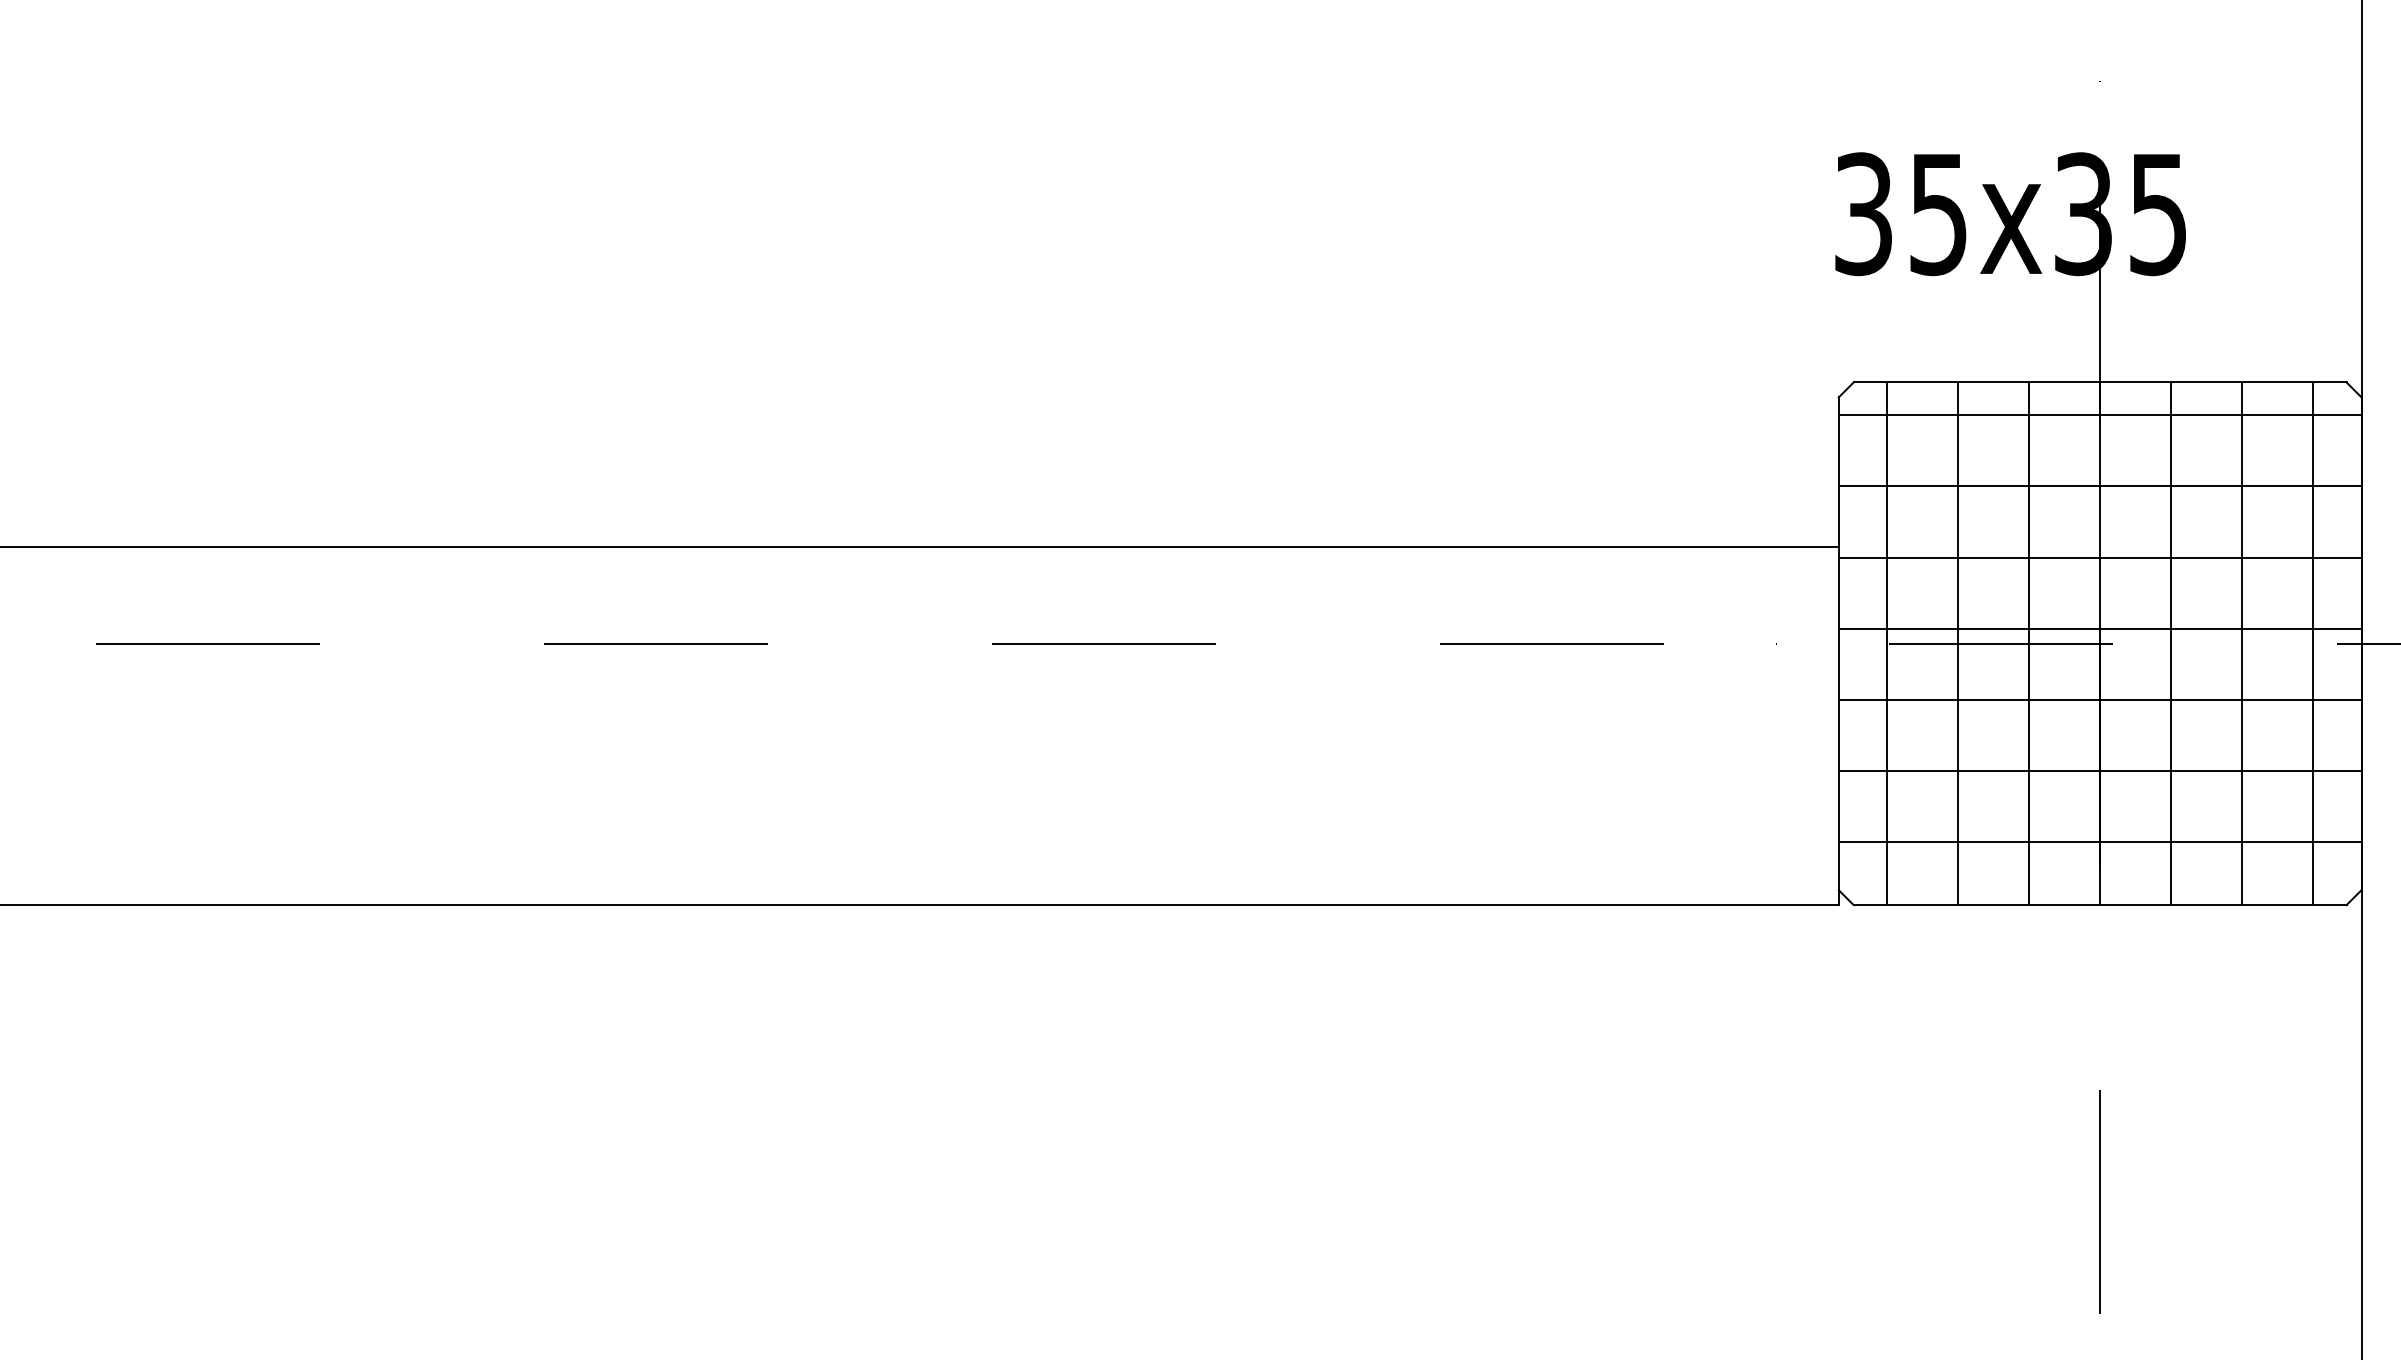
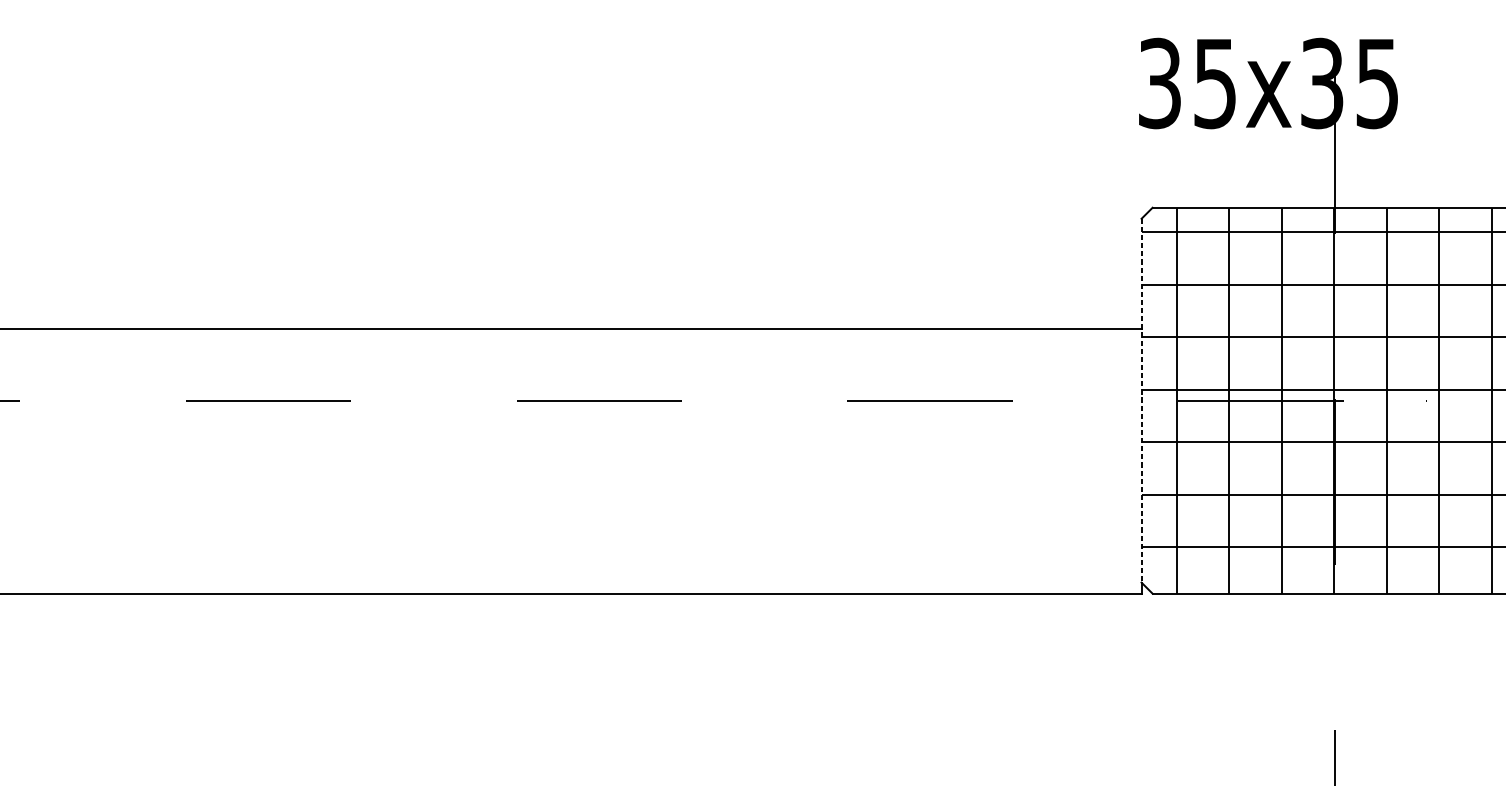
line: (1838, 644) -> (1141, 401), solid -> dashed

